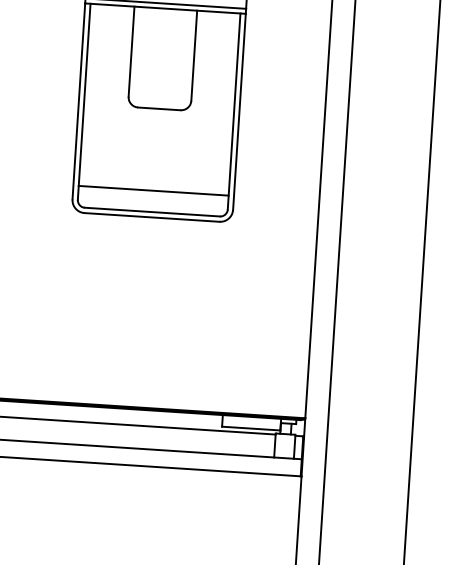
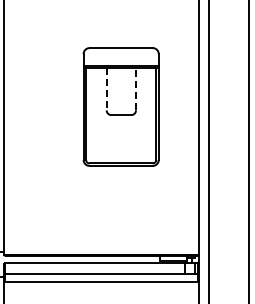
line: (131, 52) -> (106, 89), solid -> dashed
line: (195, 54) -> (136, 88), solid -> dashed
line: (154, 190) -> (121, 153), removed

